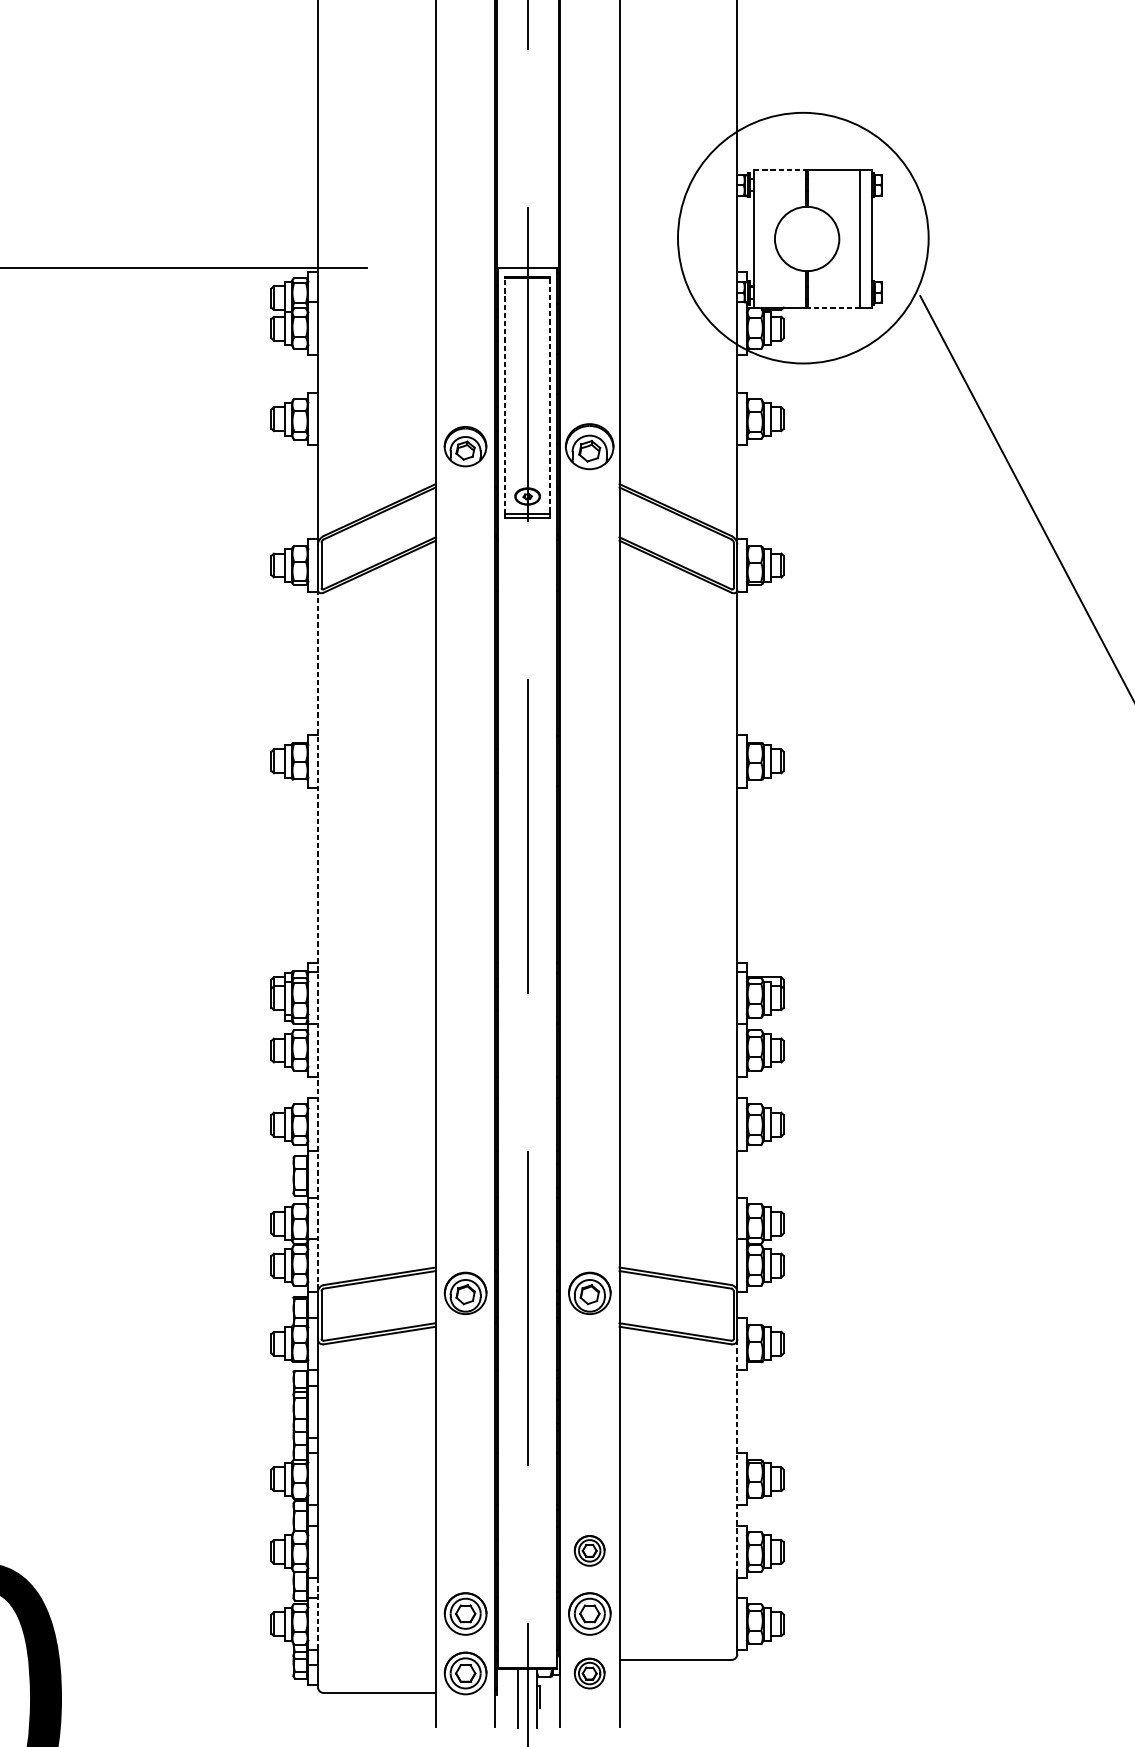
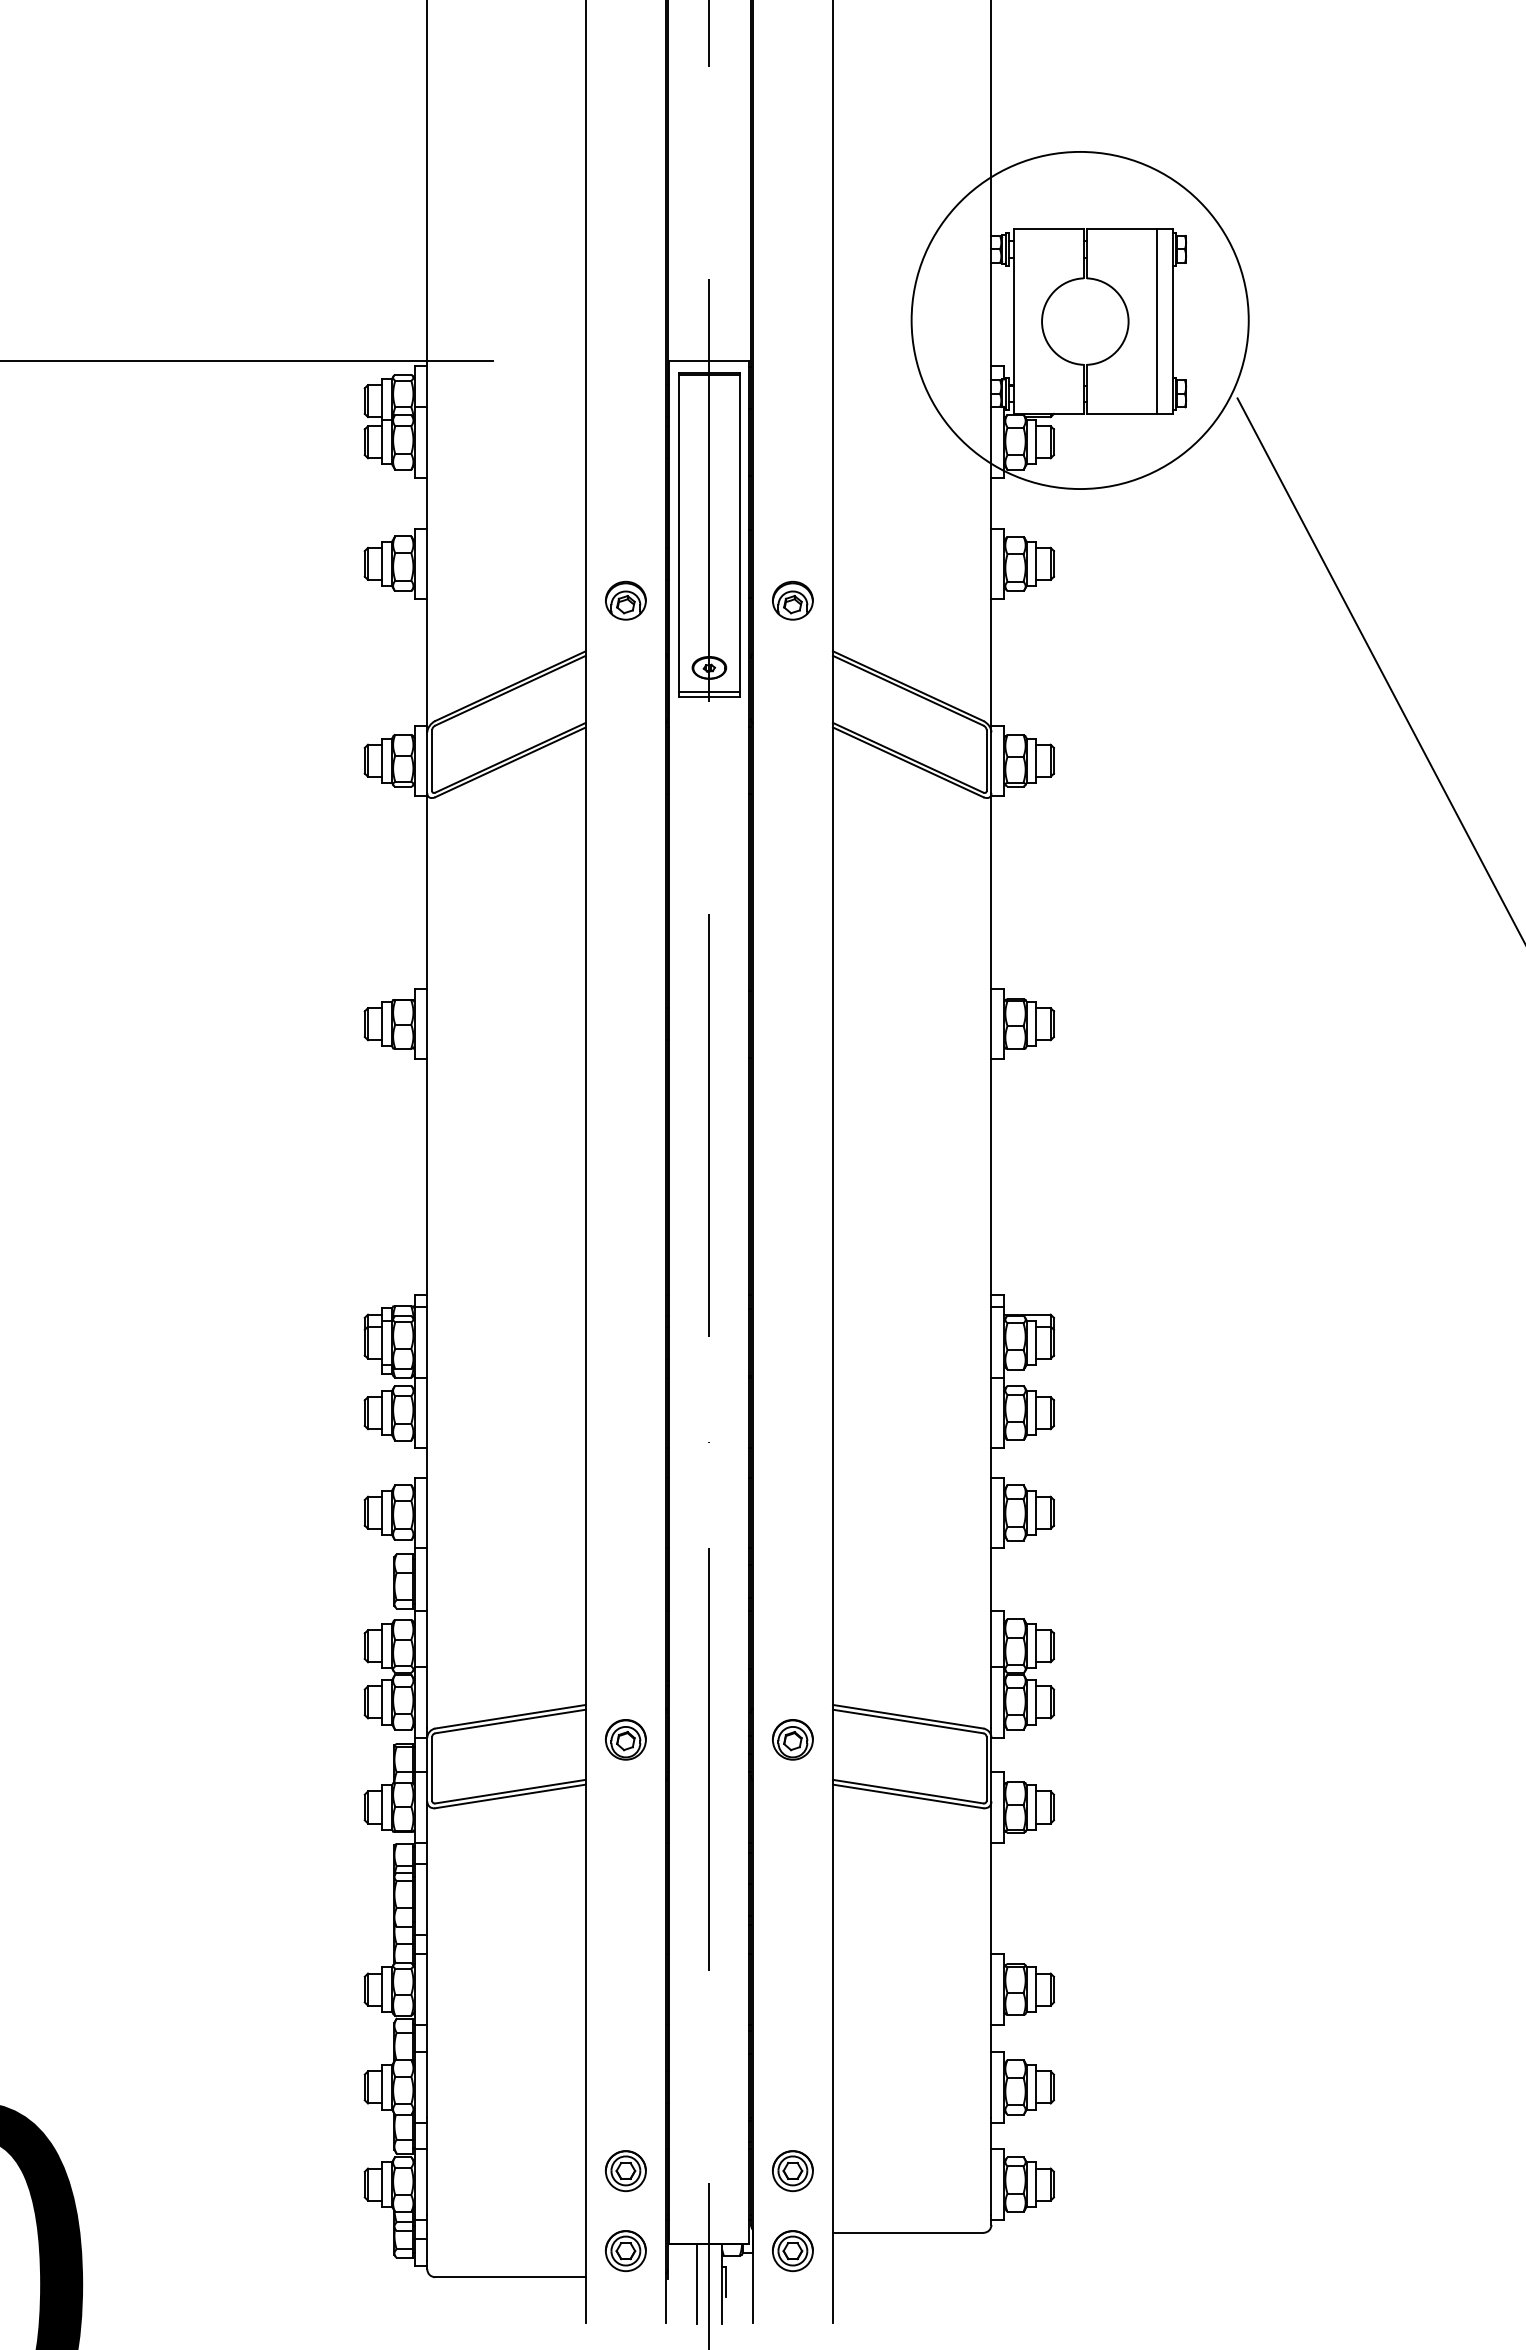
line: (779, 170) -> (1048, 229), dashed -> solid
line: (834, 307) -> (1121, 413), dashed -> solid
line: (504, 396) -> (678, 533), dashed -> solid
line: (550, 396) -> (739, 533), dashed -> solid
part: (465, 446) -> (625, 600), size x0.71
part: (589, 446) -> (792, 600), size x0.62
line: (318, 937) -> (427, 1261), dashed -> solid
part: (465, 1293) -> (625, 1739), size x0.71
part: (589, 1293) -> (792, 1739), size x0.71
line: (737, 1456) -> (991, 1959), dashed -> solid
part: (589, 1551) -> (792, 2086), removed
line: (318, 1612) -> (427, 2169), dashed -> solid
part: (465, 1614) -> (625, 2171), size x0.71
part: (589, 1614) -> (792, 2171), size x0.71
part: (465, 1673) -> (625, 2251), size x0.71

